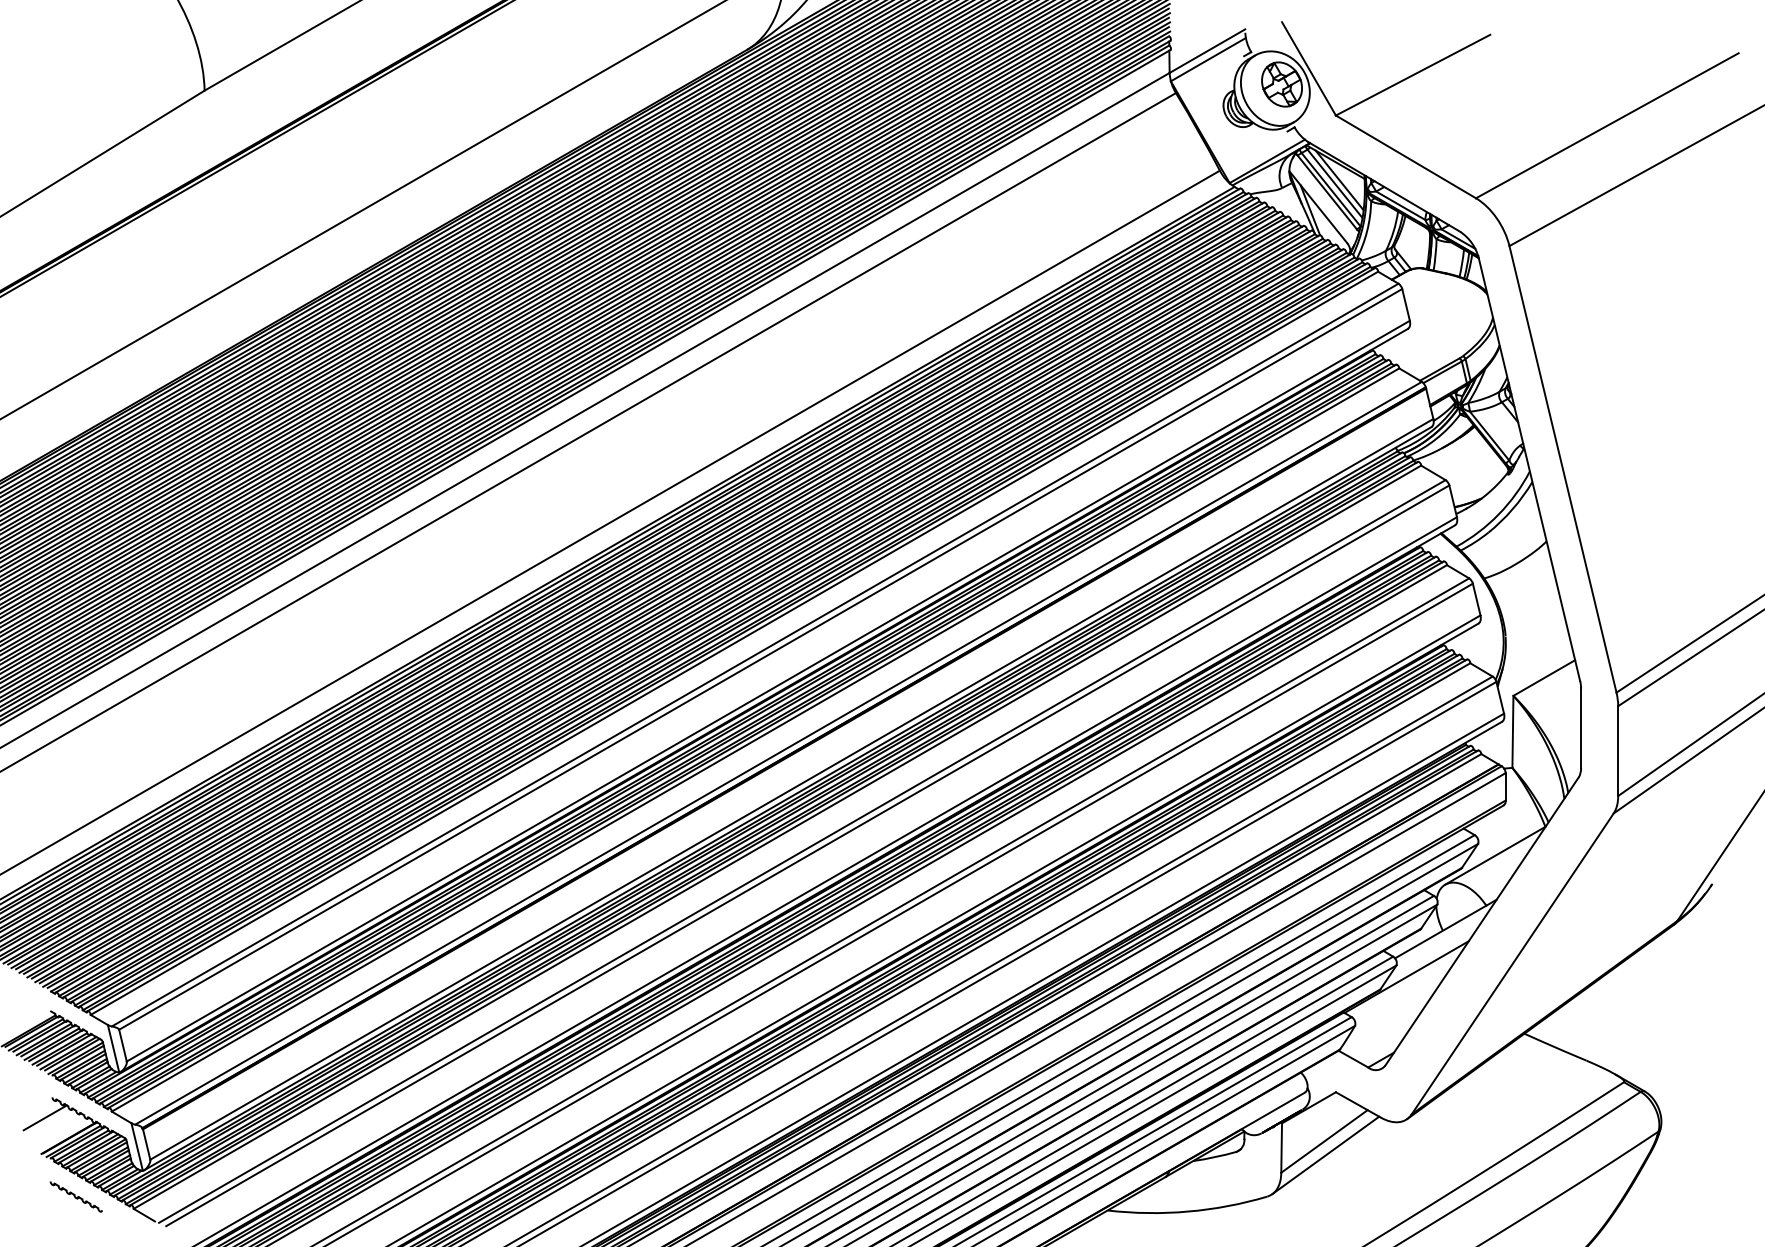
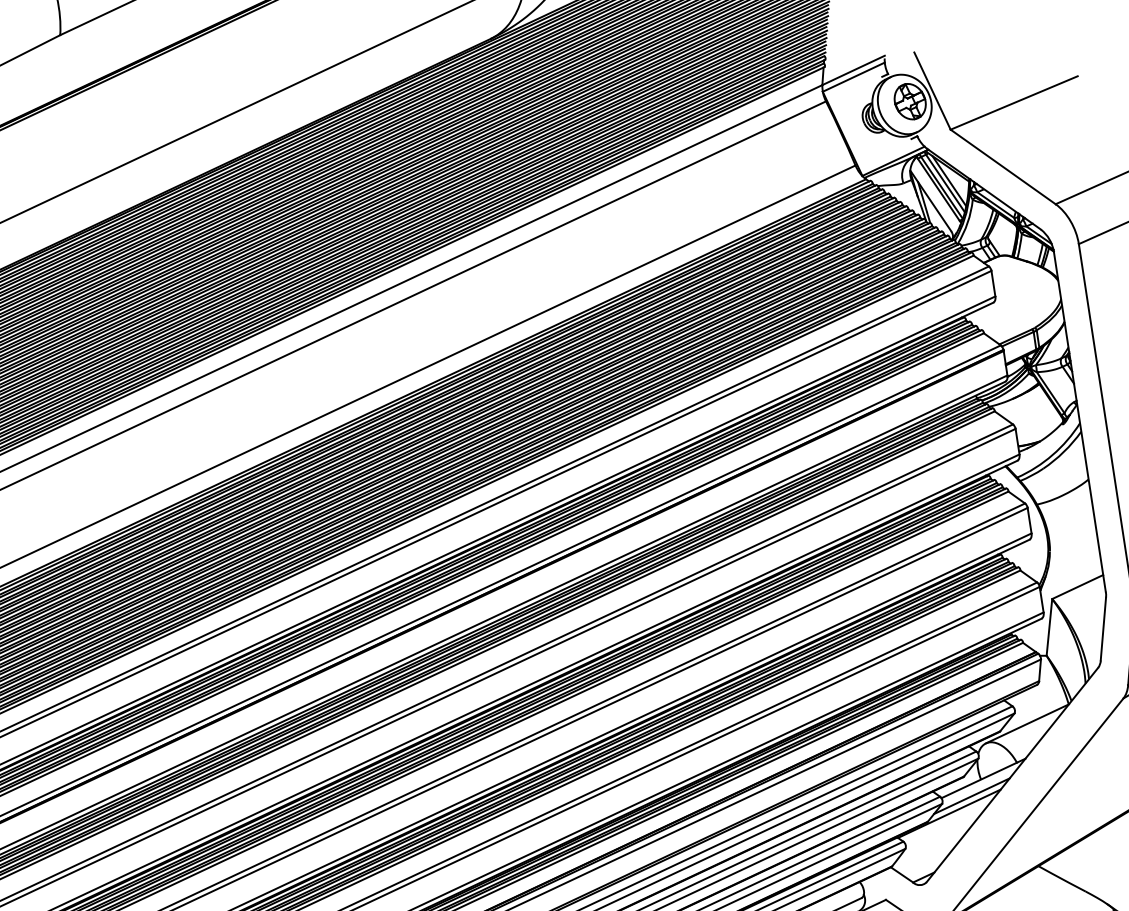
line: (1432, 952) -> (971, 796), added

